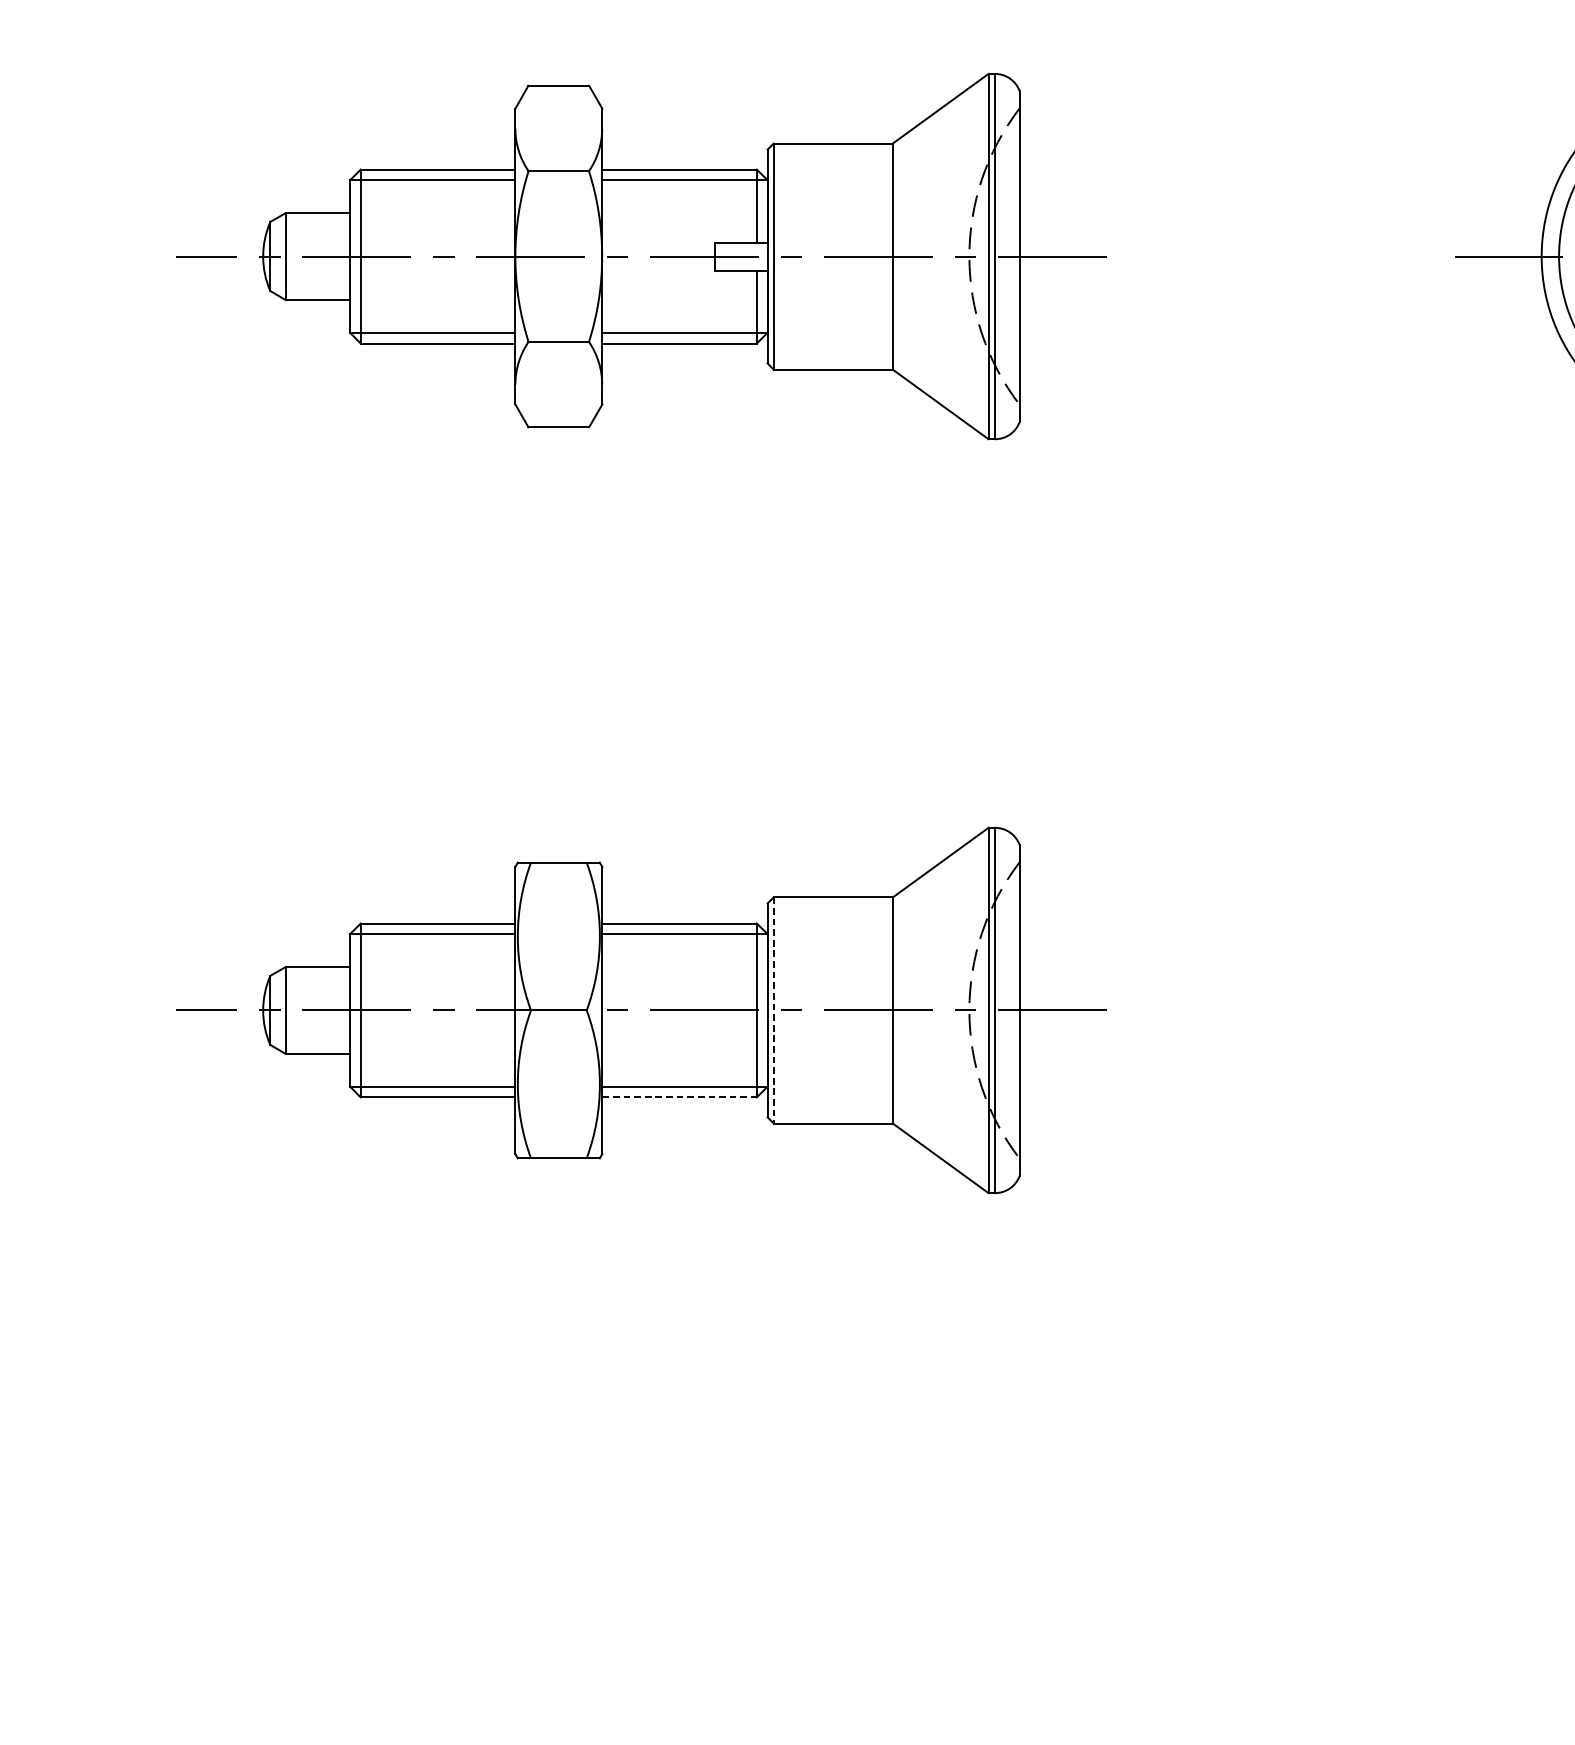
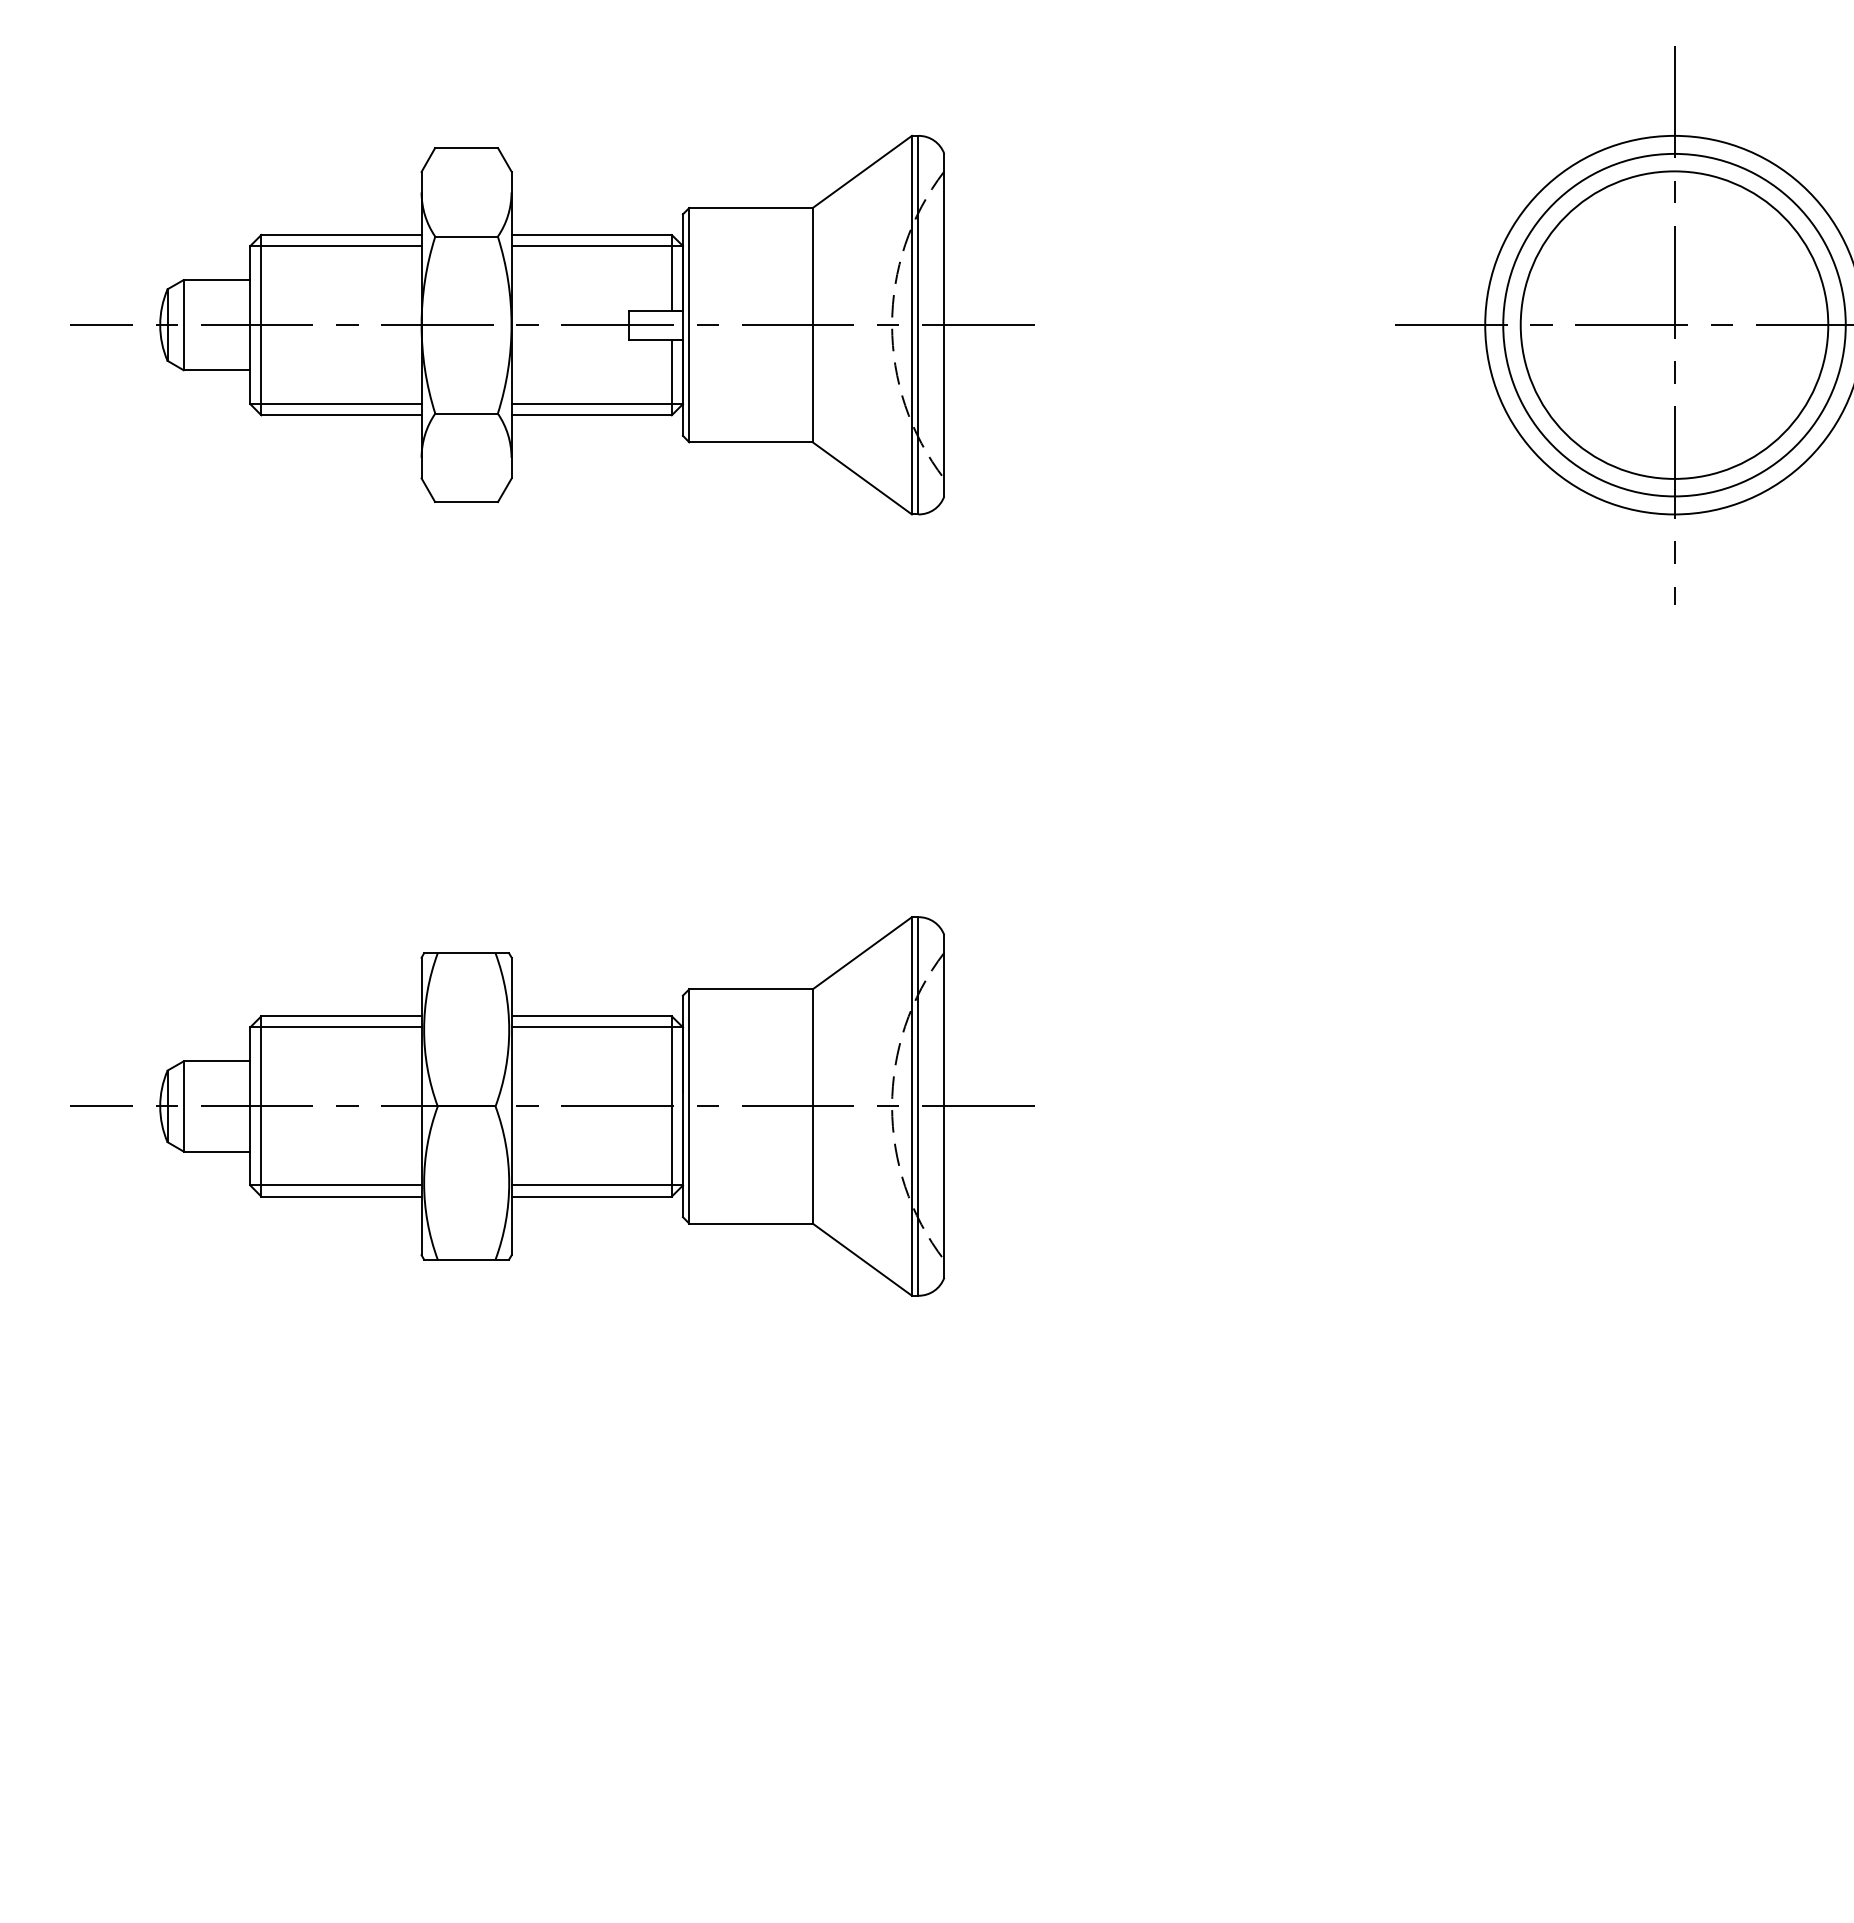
line: (773, 1010) -> (689, 1106), dashed -> solid
line: (680, 1097) -> (592, 1196), dashed -> solid

